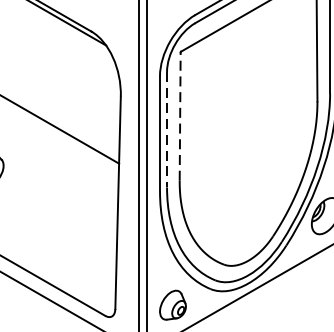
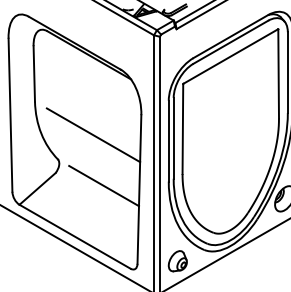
line: (179, 117) -> (182, 129), dashed -> solid
line: (166, 129) -> (173, 138), dashed -> solid
line: (66, 197) -> (103, 185), added

